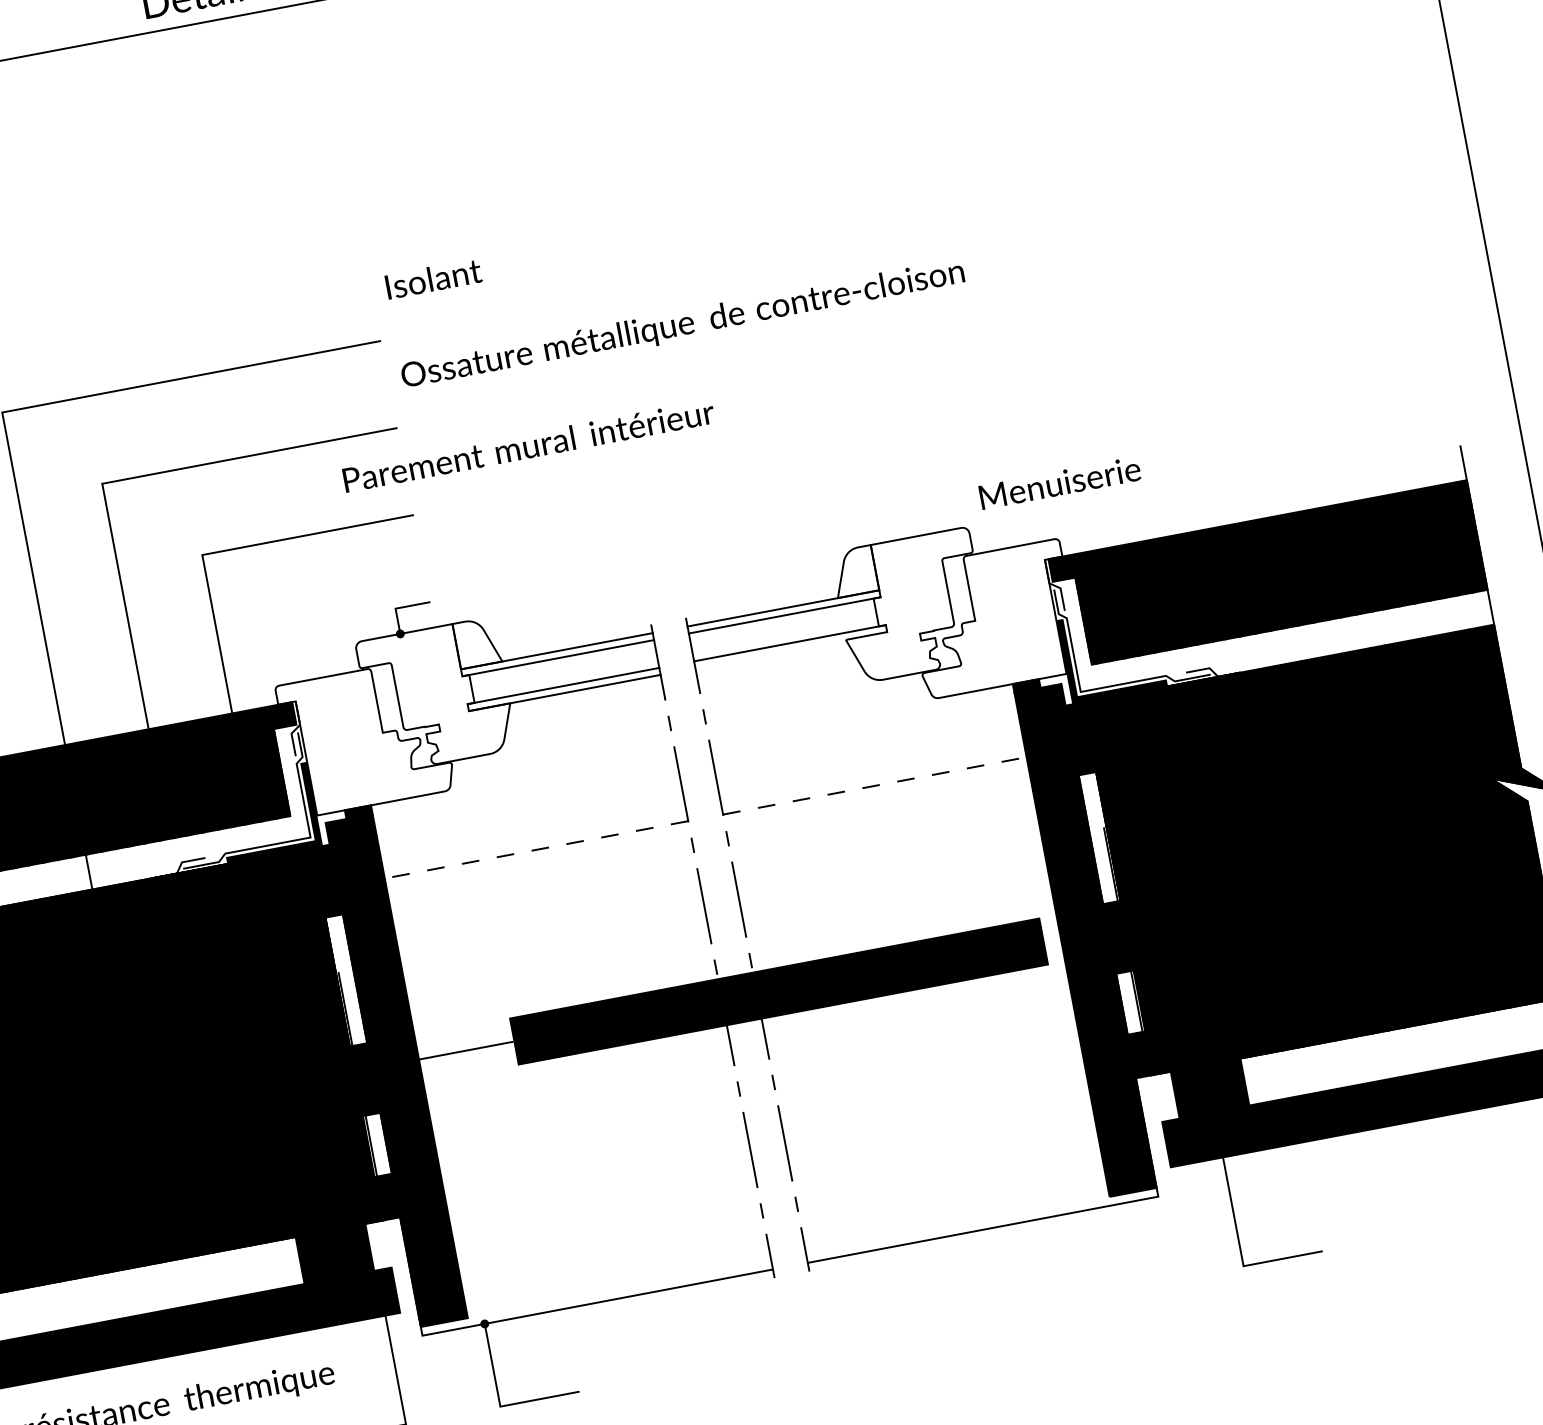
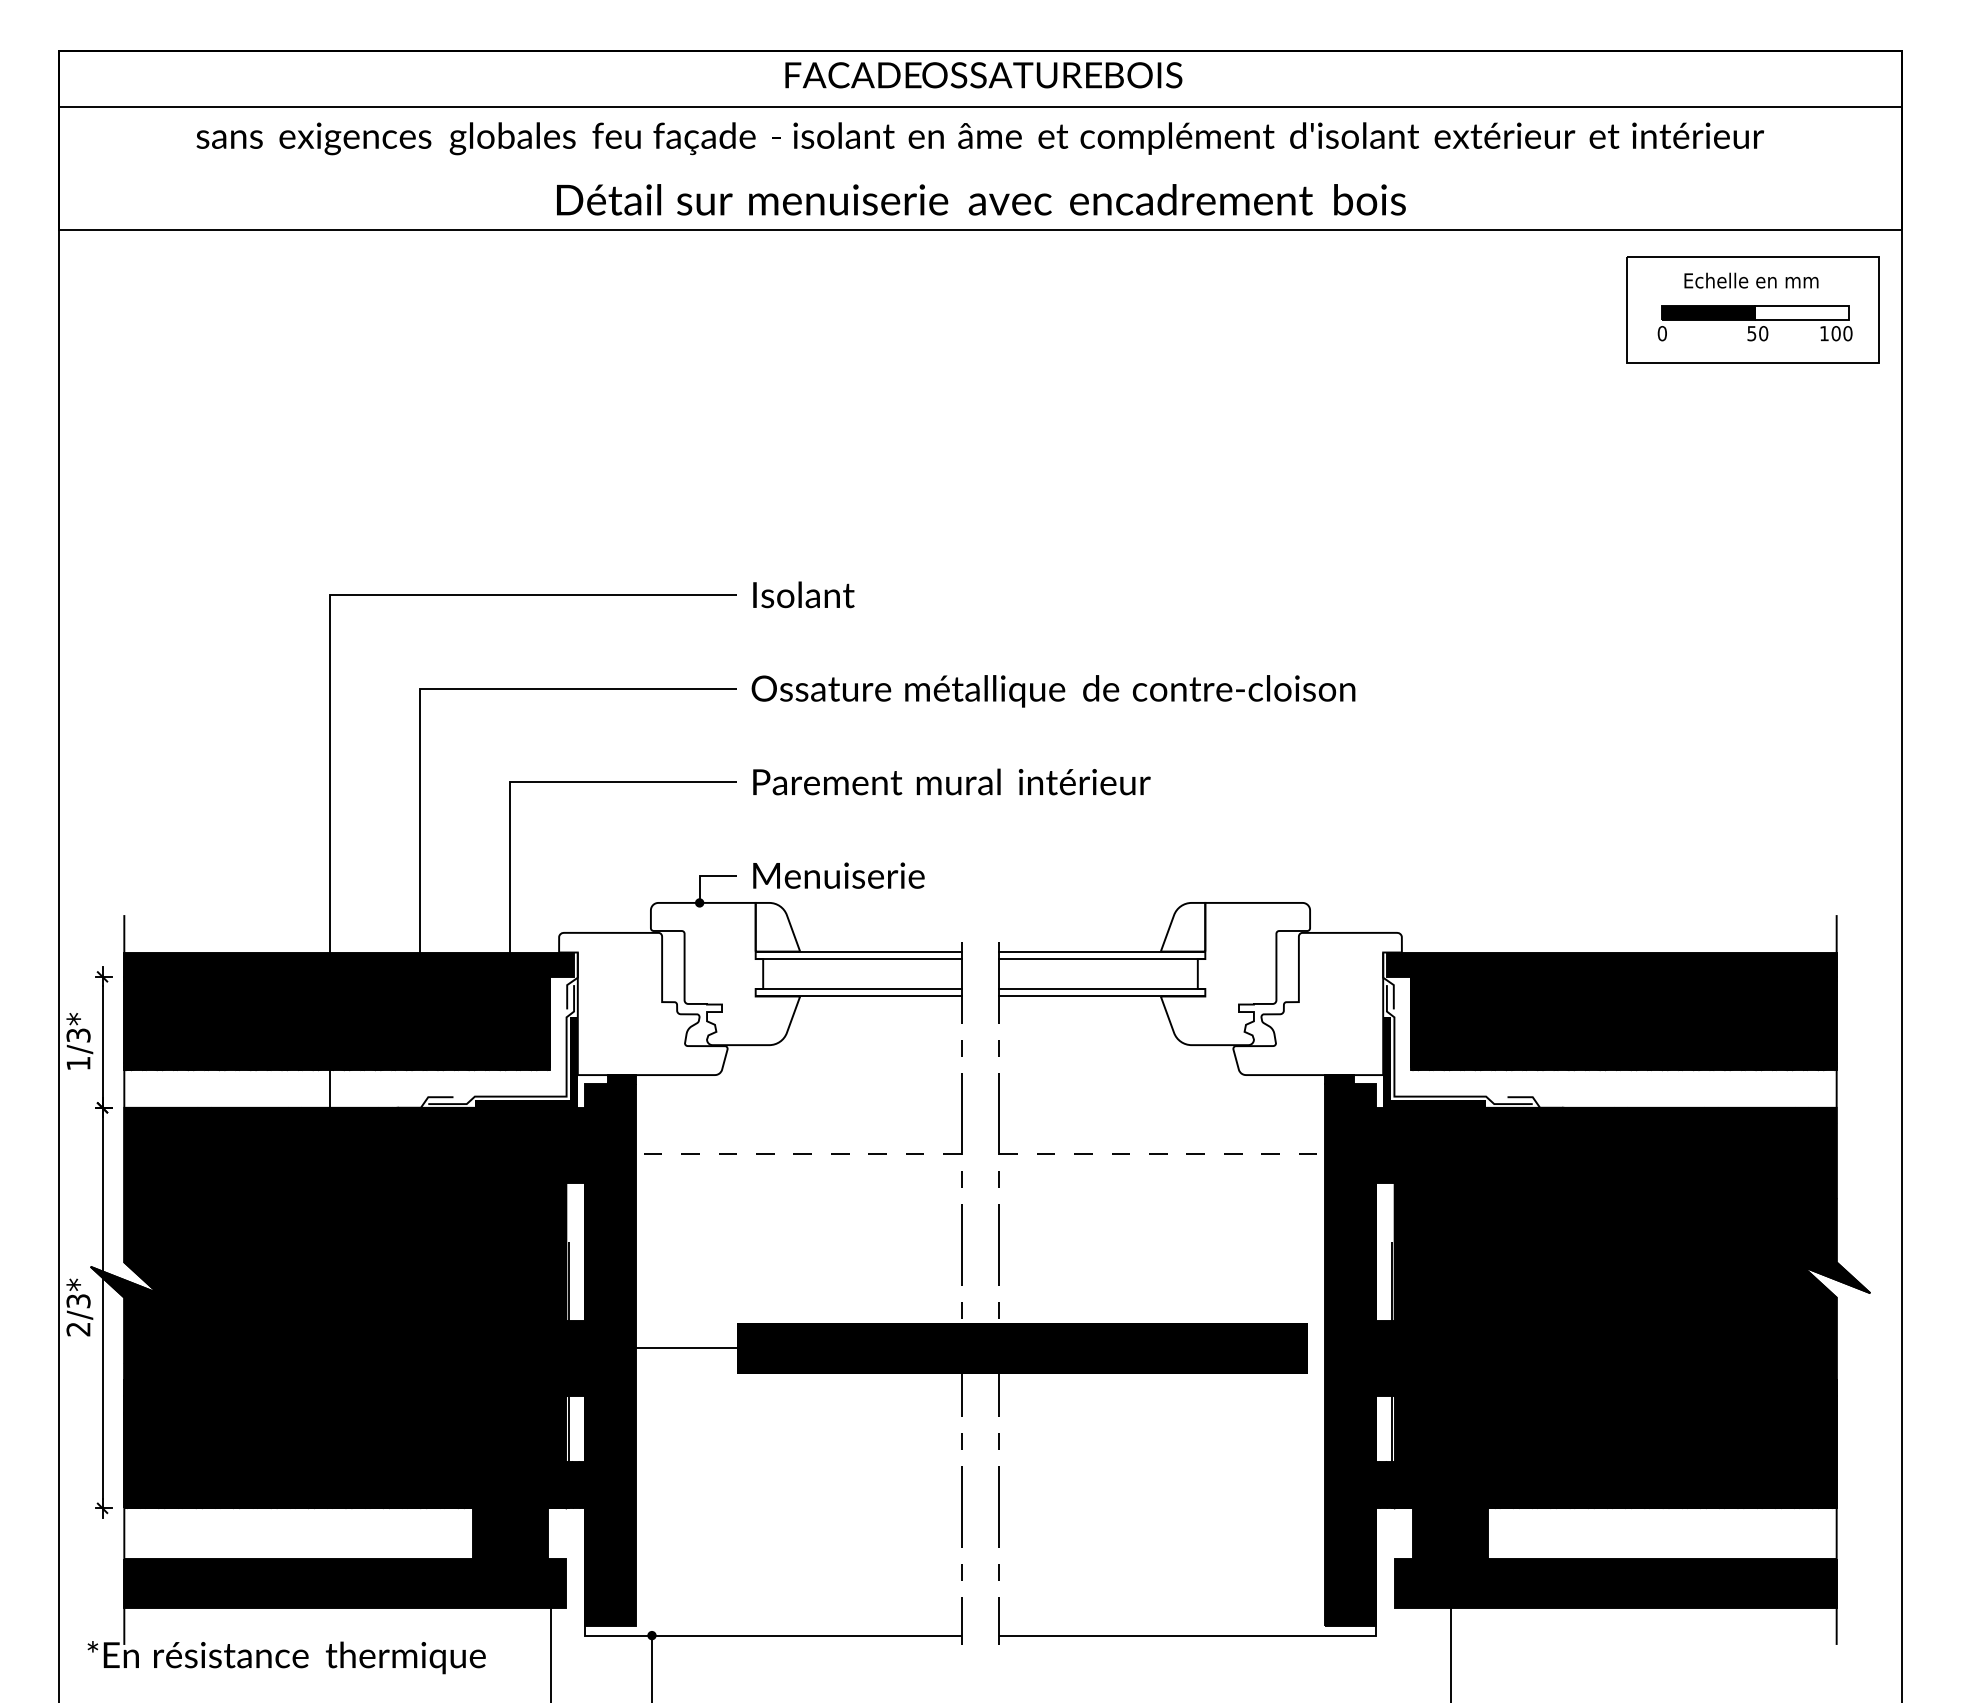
text: (433, 278) -> (803, 594), moved
text: (683, 325) -> (1053, 691), moved
text: (528, 445) -> (951, 781), moved
text: (1059, 482) -> (838, 875), moved
line: (791, 650) -> (1102, 996), added

